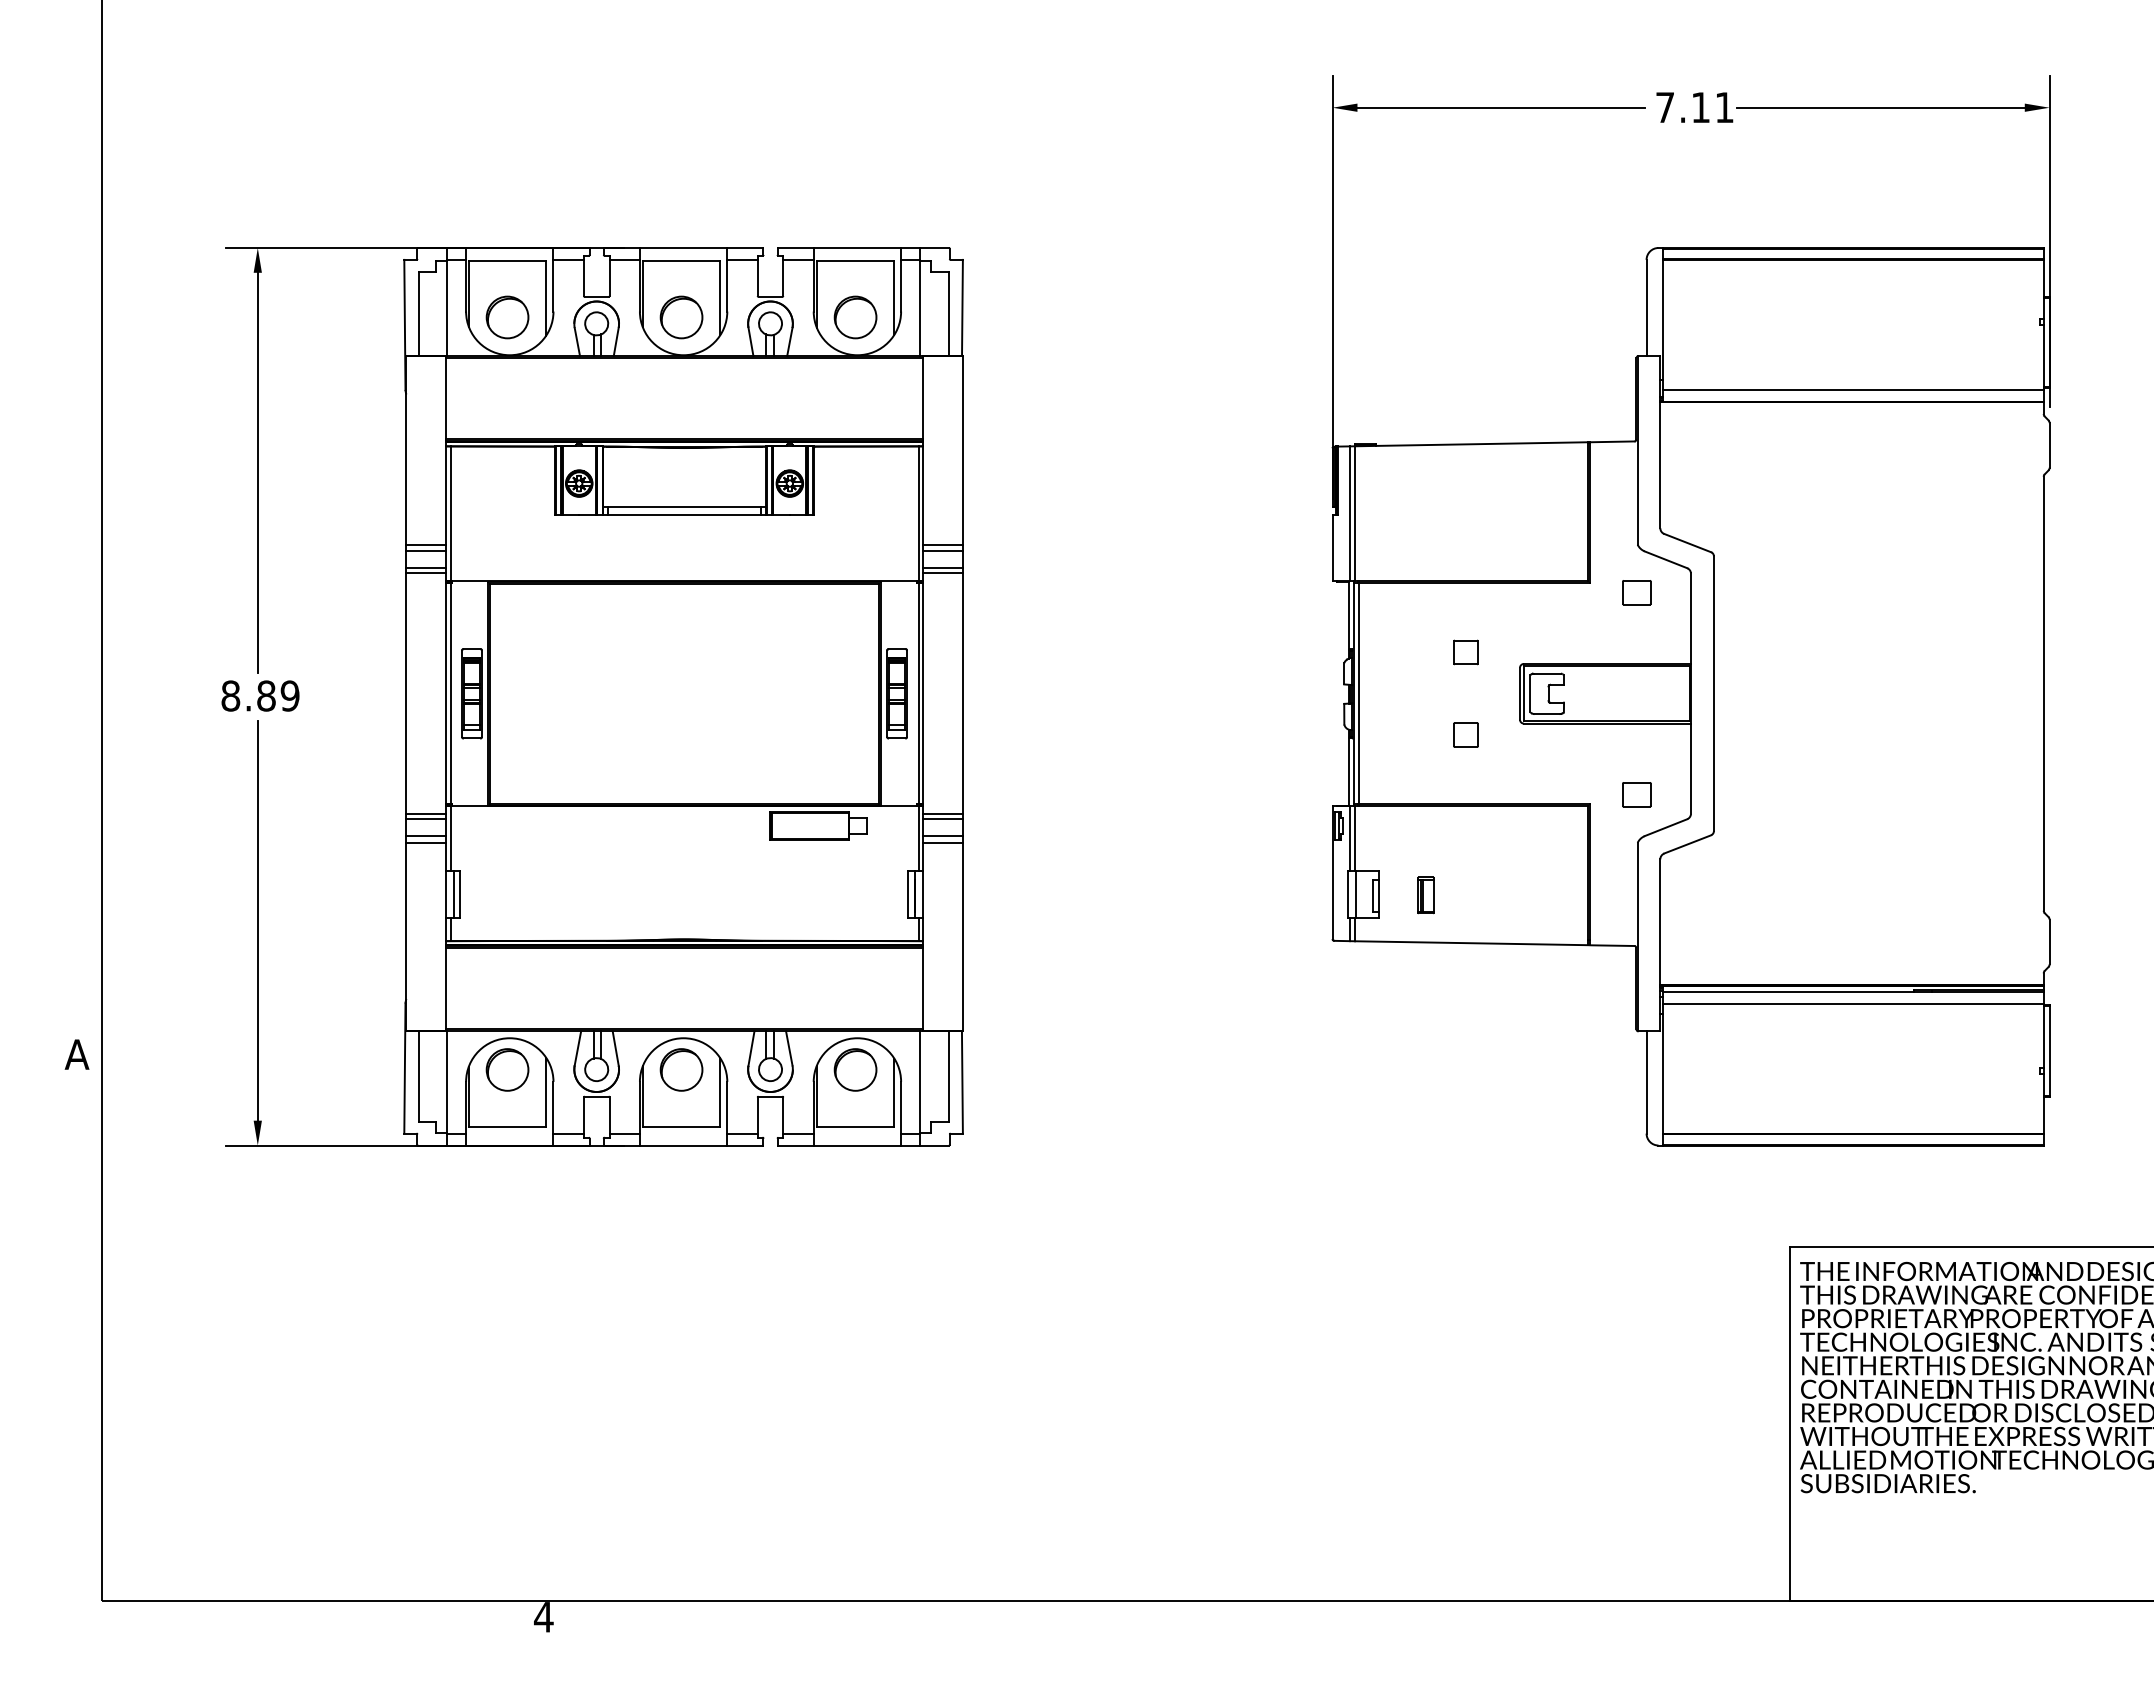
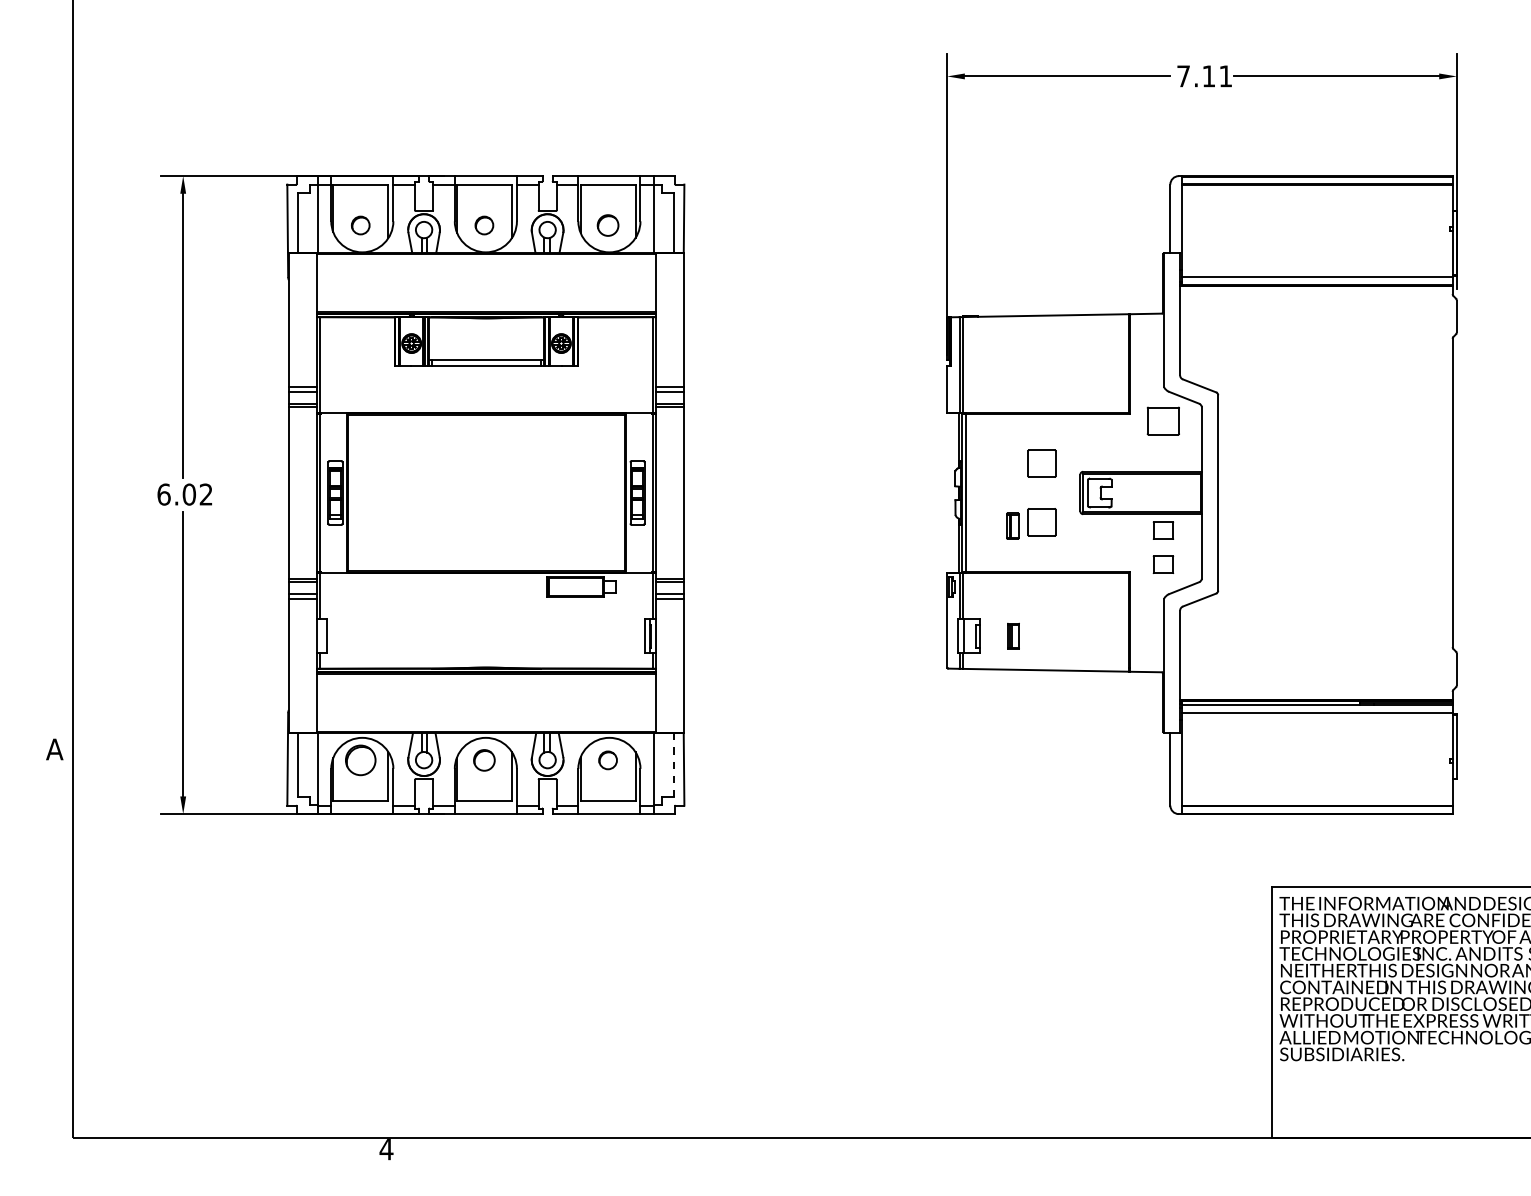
part: (507, 317) -> (360, 225), size x0.6
part: (681, 317) -> (484, 225), size x0.6
part: (855, 317) -> (608, 225), size x0.7
part: (1636, 592) -> (1163, 421), size x1.6
part: (1465, 652) -> (1041, 463), size x1.6
text: (260, 695) -> (185, 494), 8.89 -> 6.02
part: (1465, 734) -> (1041, 521), size x1.6
part: (1424, 740) -> (1012, 526), added
part: (1636, 746) -> (1163, 530), added
line: (453, 894) -> (322, 635), removed
part: (681, 1069) -> (484, 760), size x0.7
part: (855, 1069) -> (608, 760), size x0.6
line: (948, 1077) -> (674, 765), solid -> dashed

